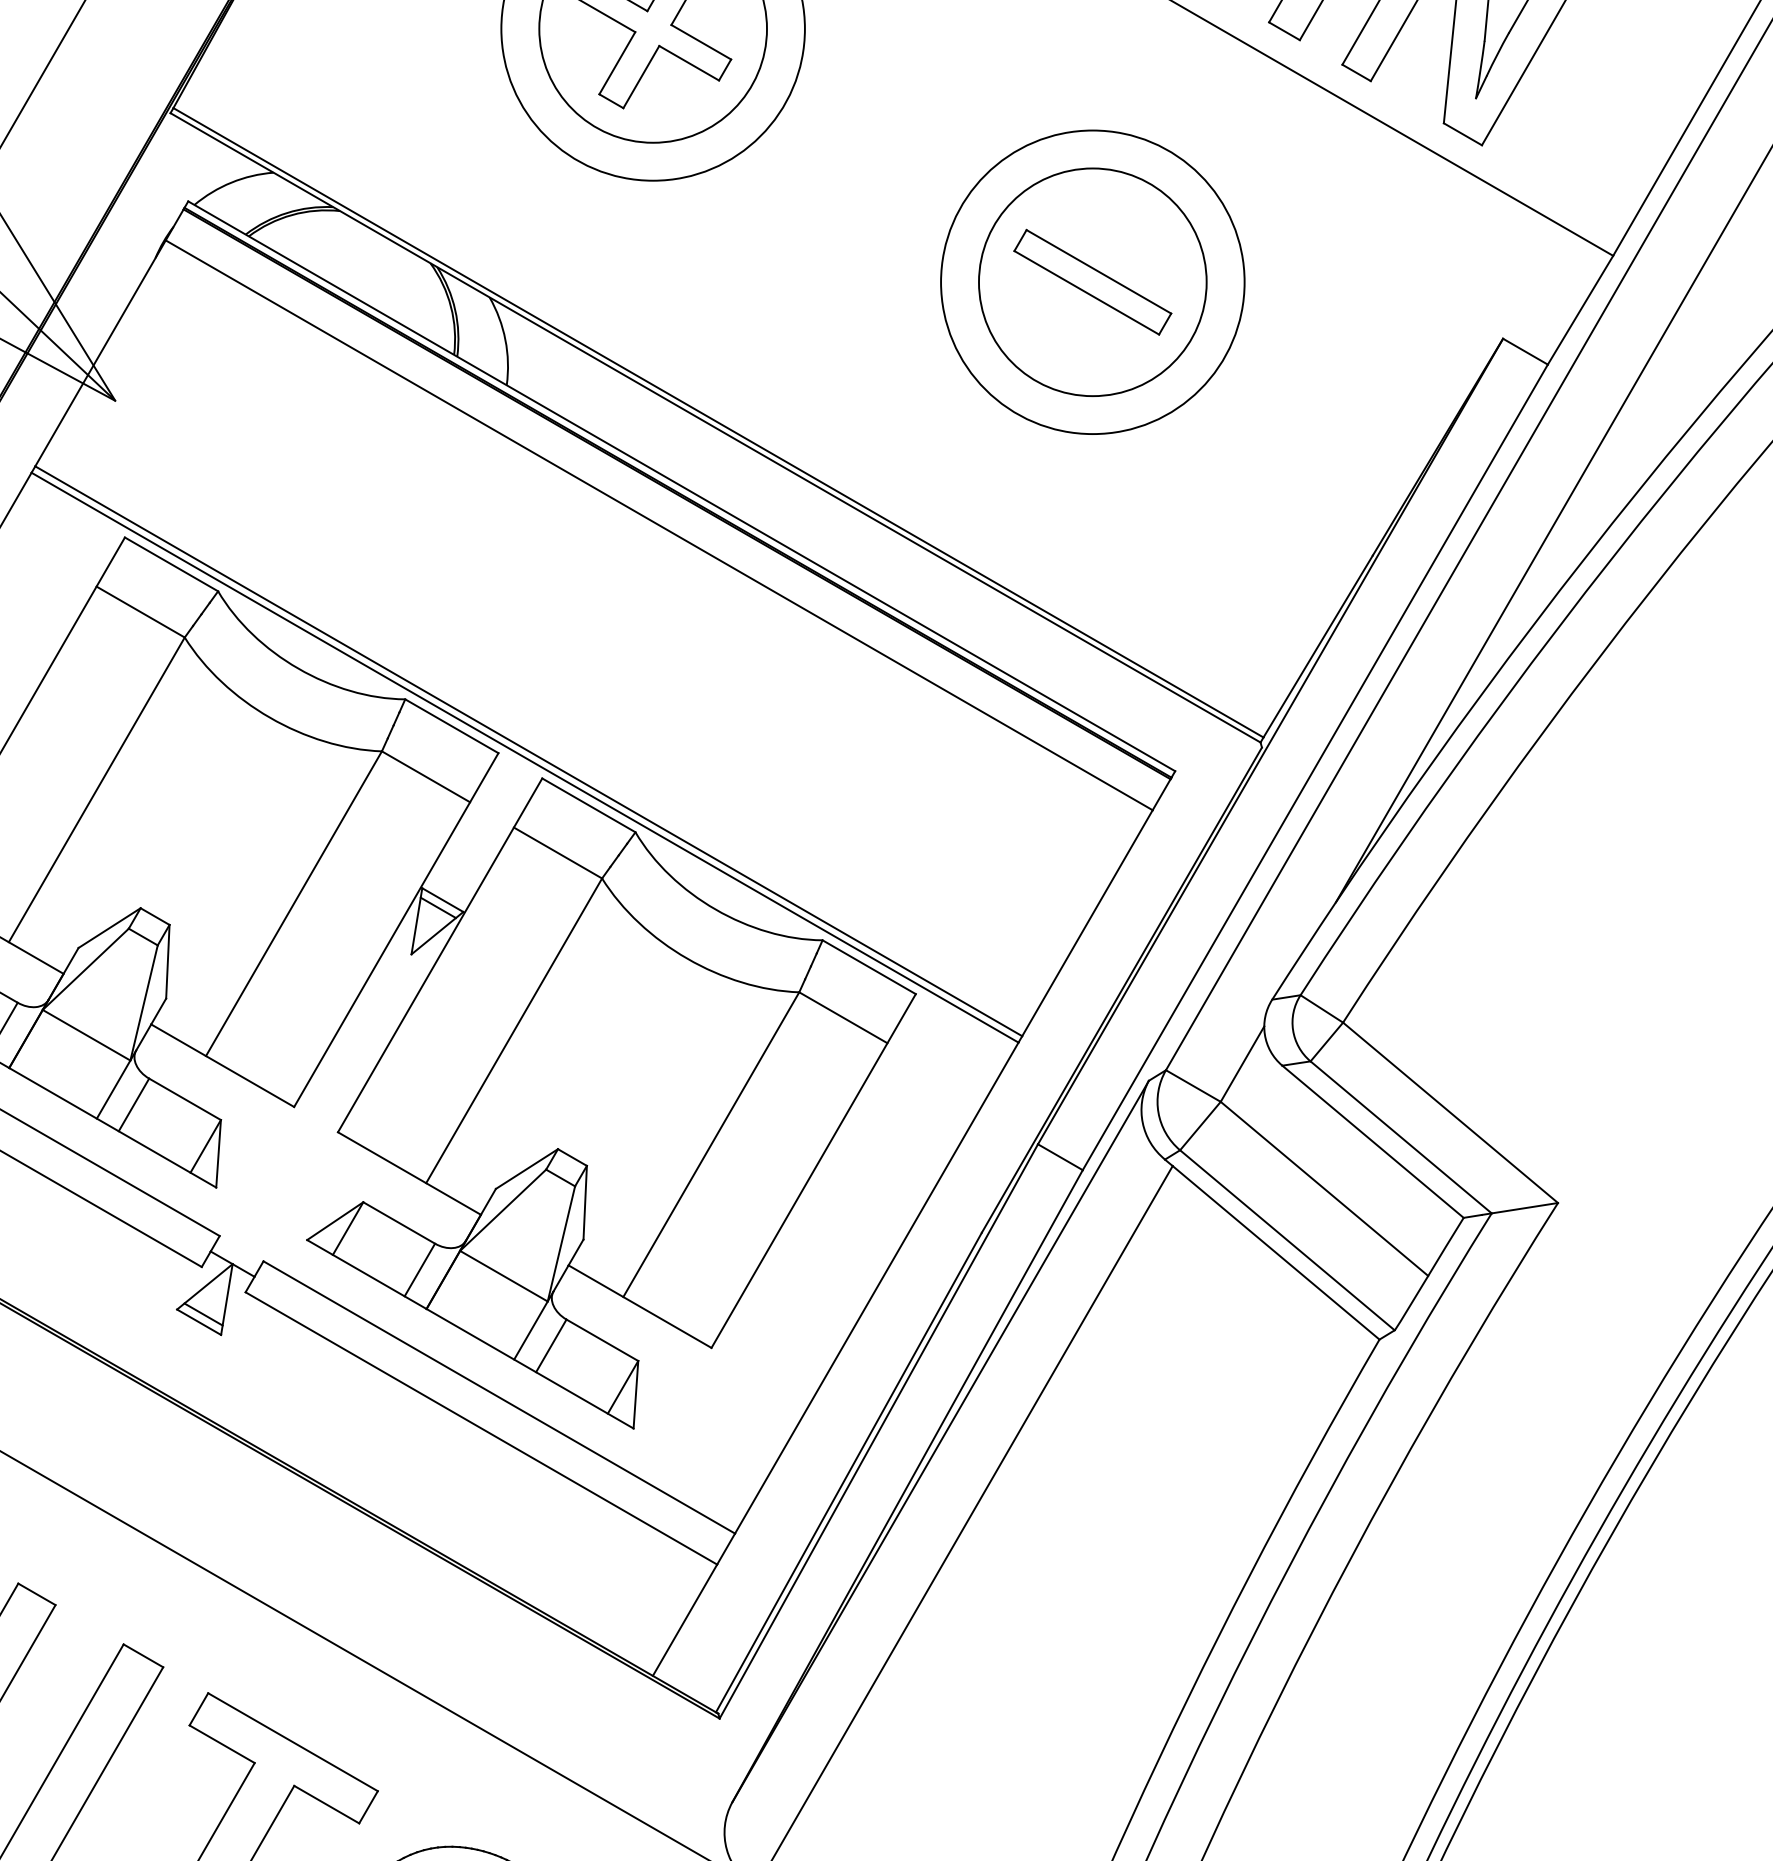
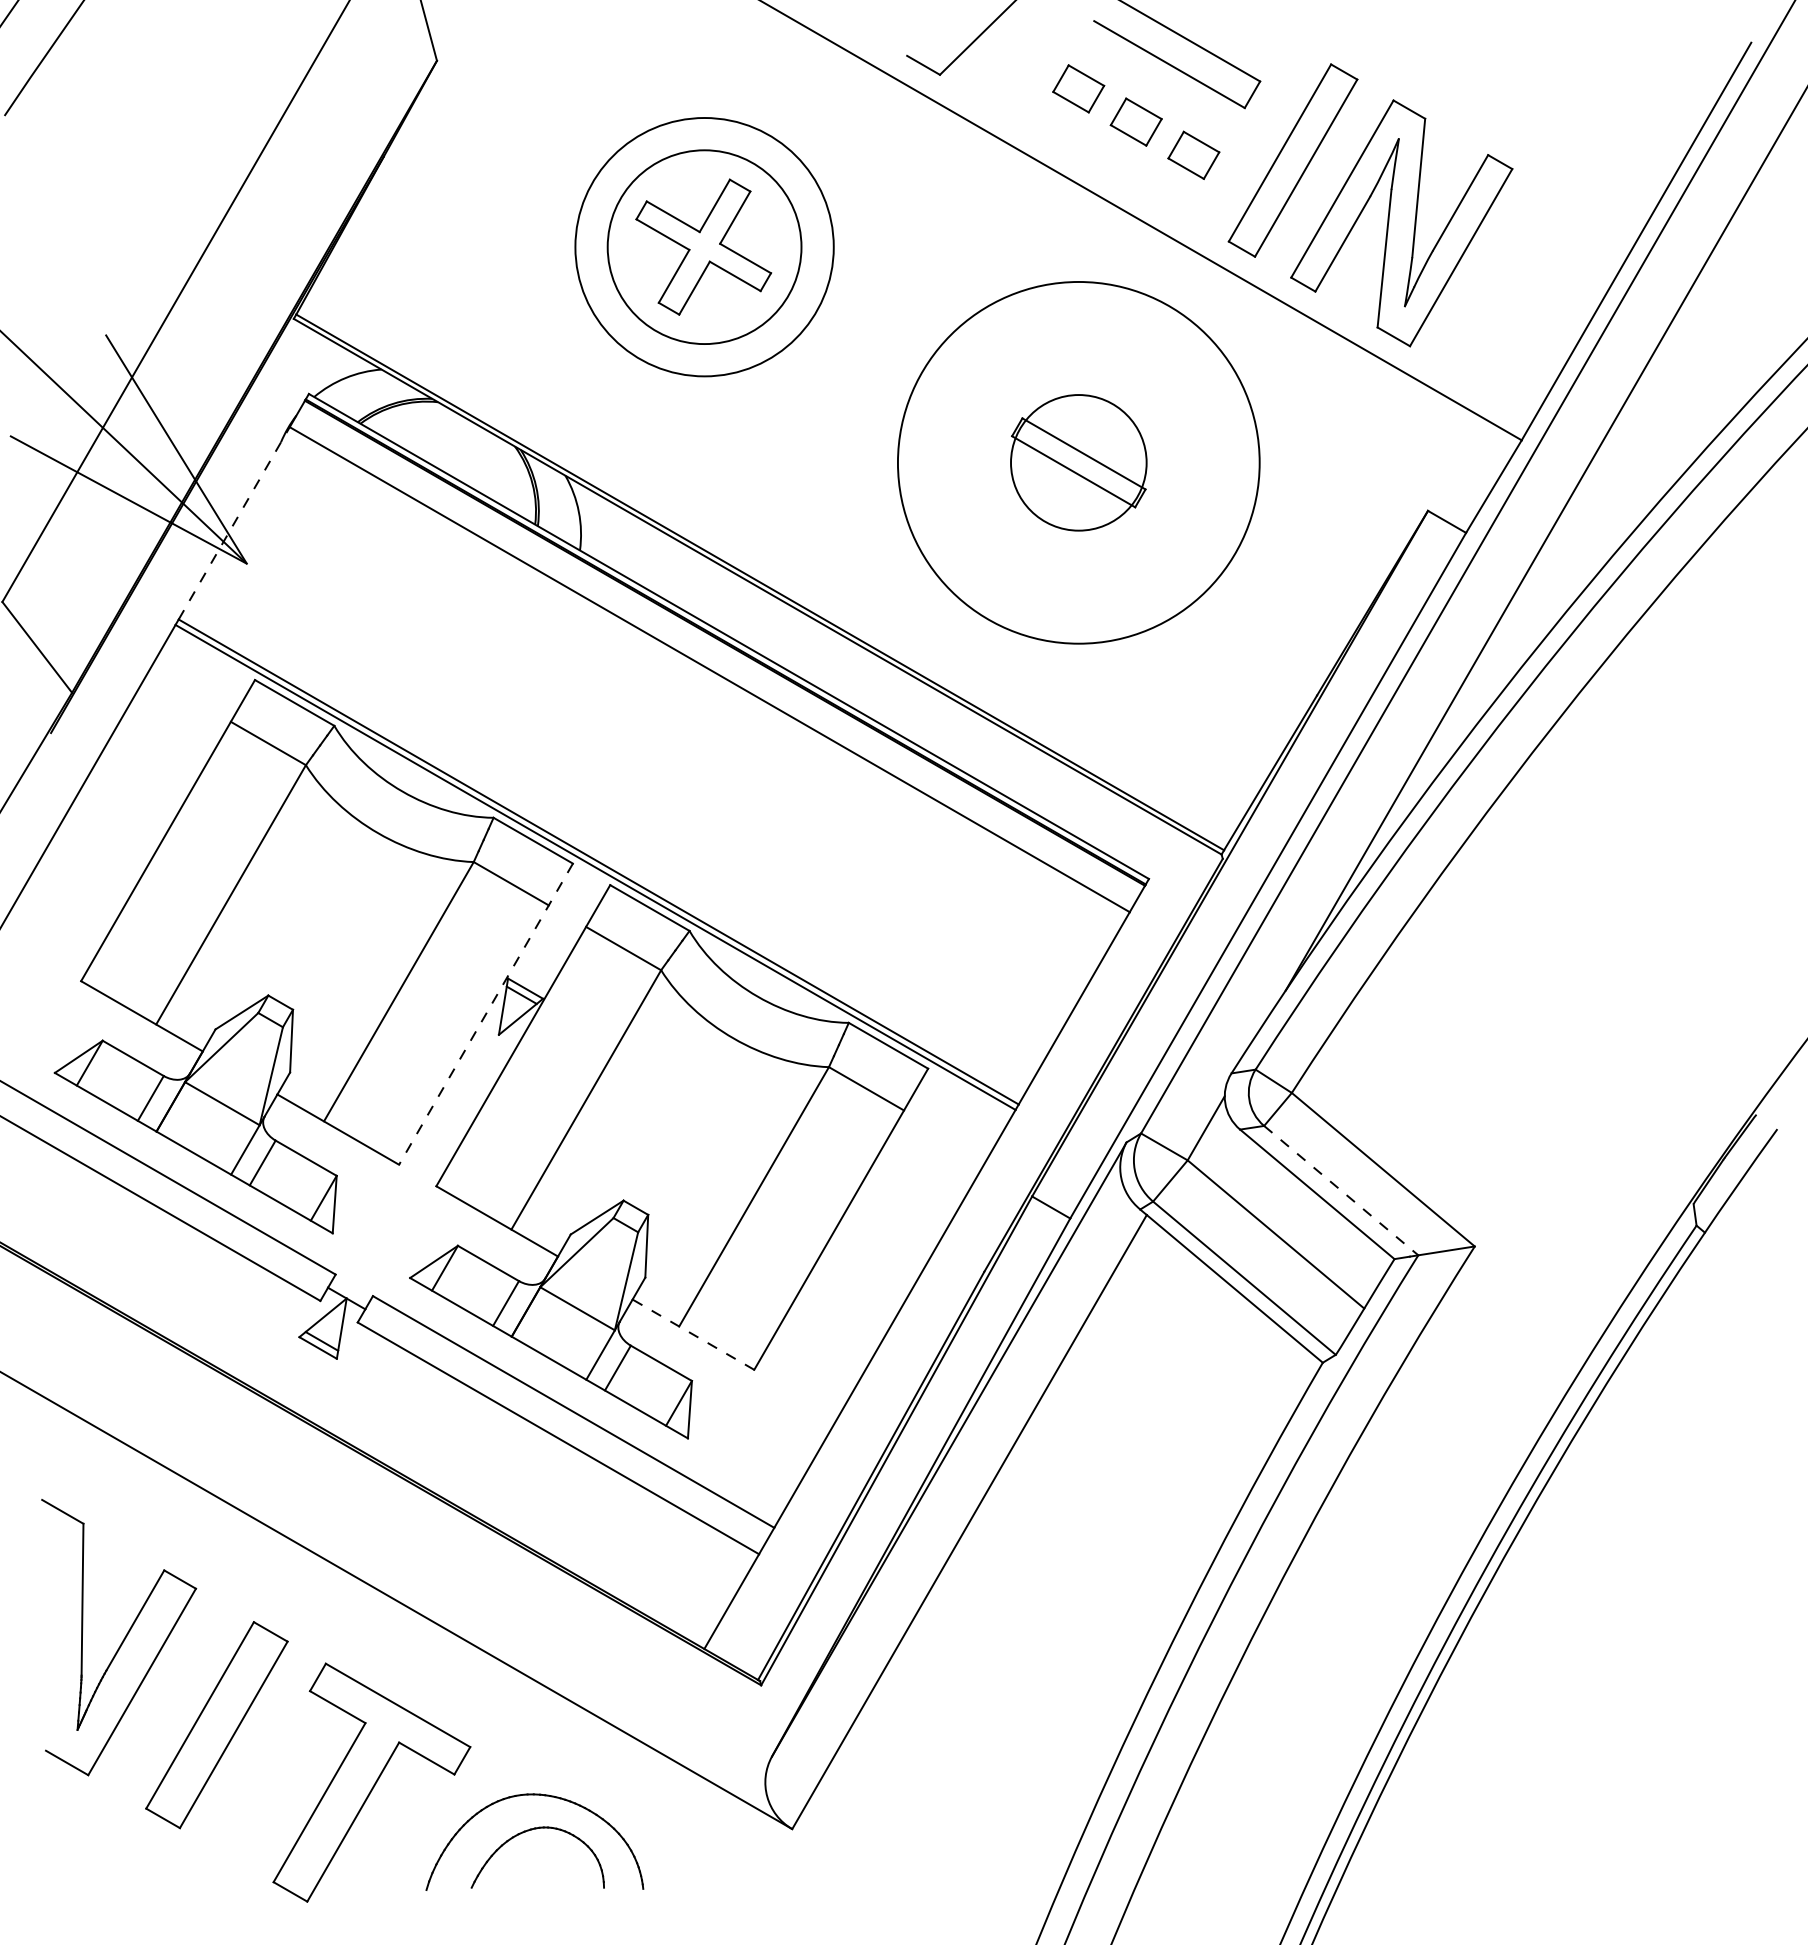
circle: (1092, 281) -> (1078, 462), size x0.7
circle: (1092, 281) -> (1078, 462), size x1.4
line: (100, 352) -> (234, 522), solid -> dashed
line: (396, 930) -> (486, 1014), solid -> dashed
line: (1401, 1137) -> (1341, 1190), solid -> dashed
line: (640, 1306) -> (693, 1334), solid -> dashed

